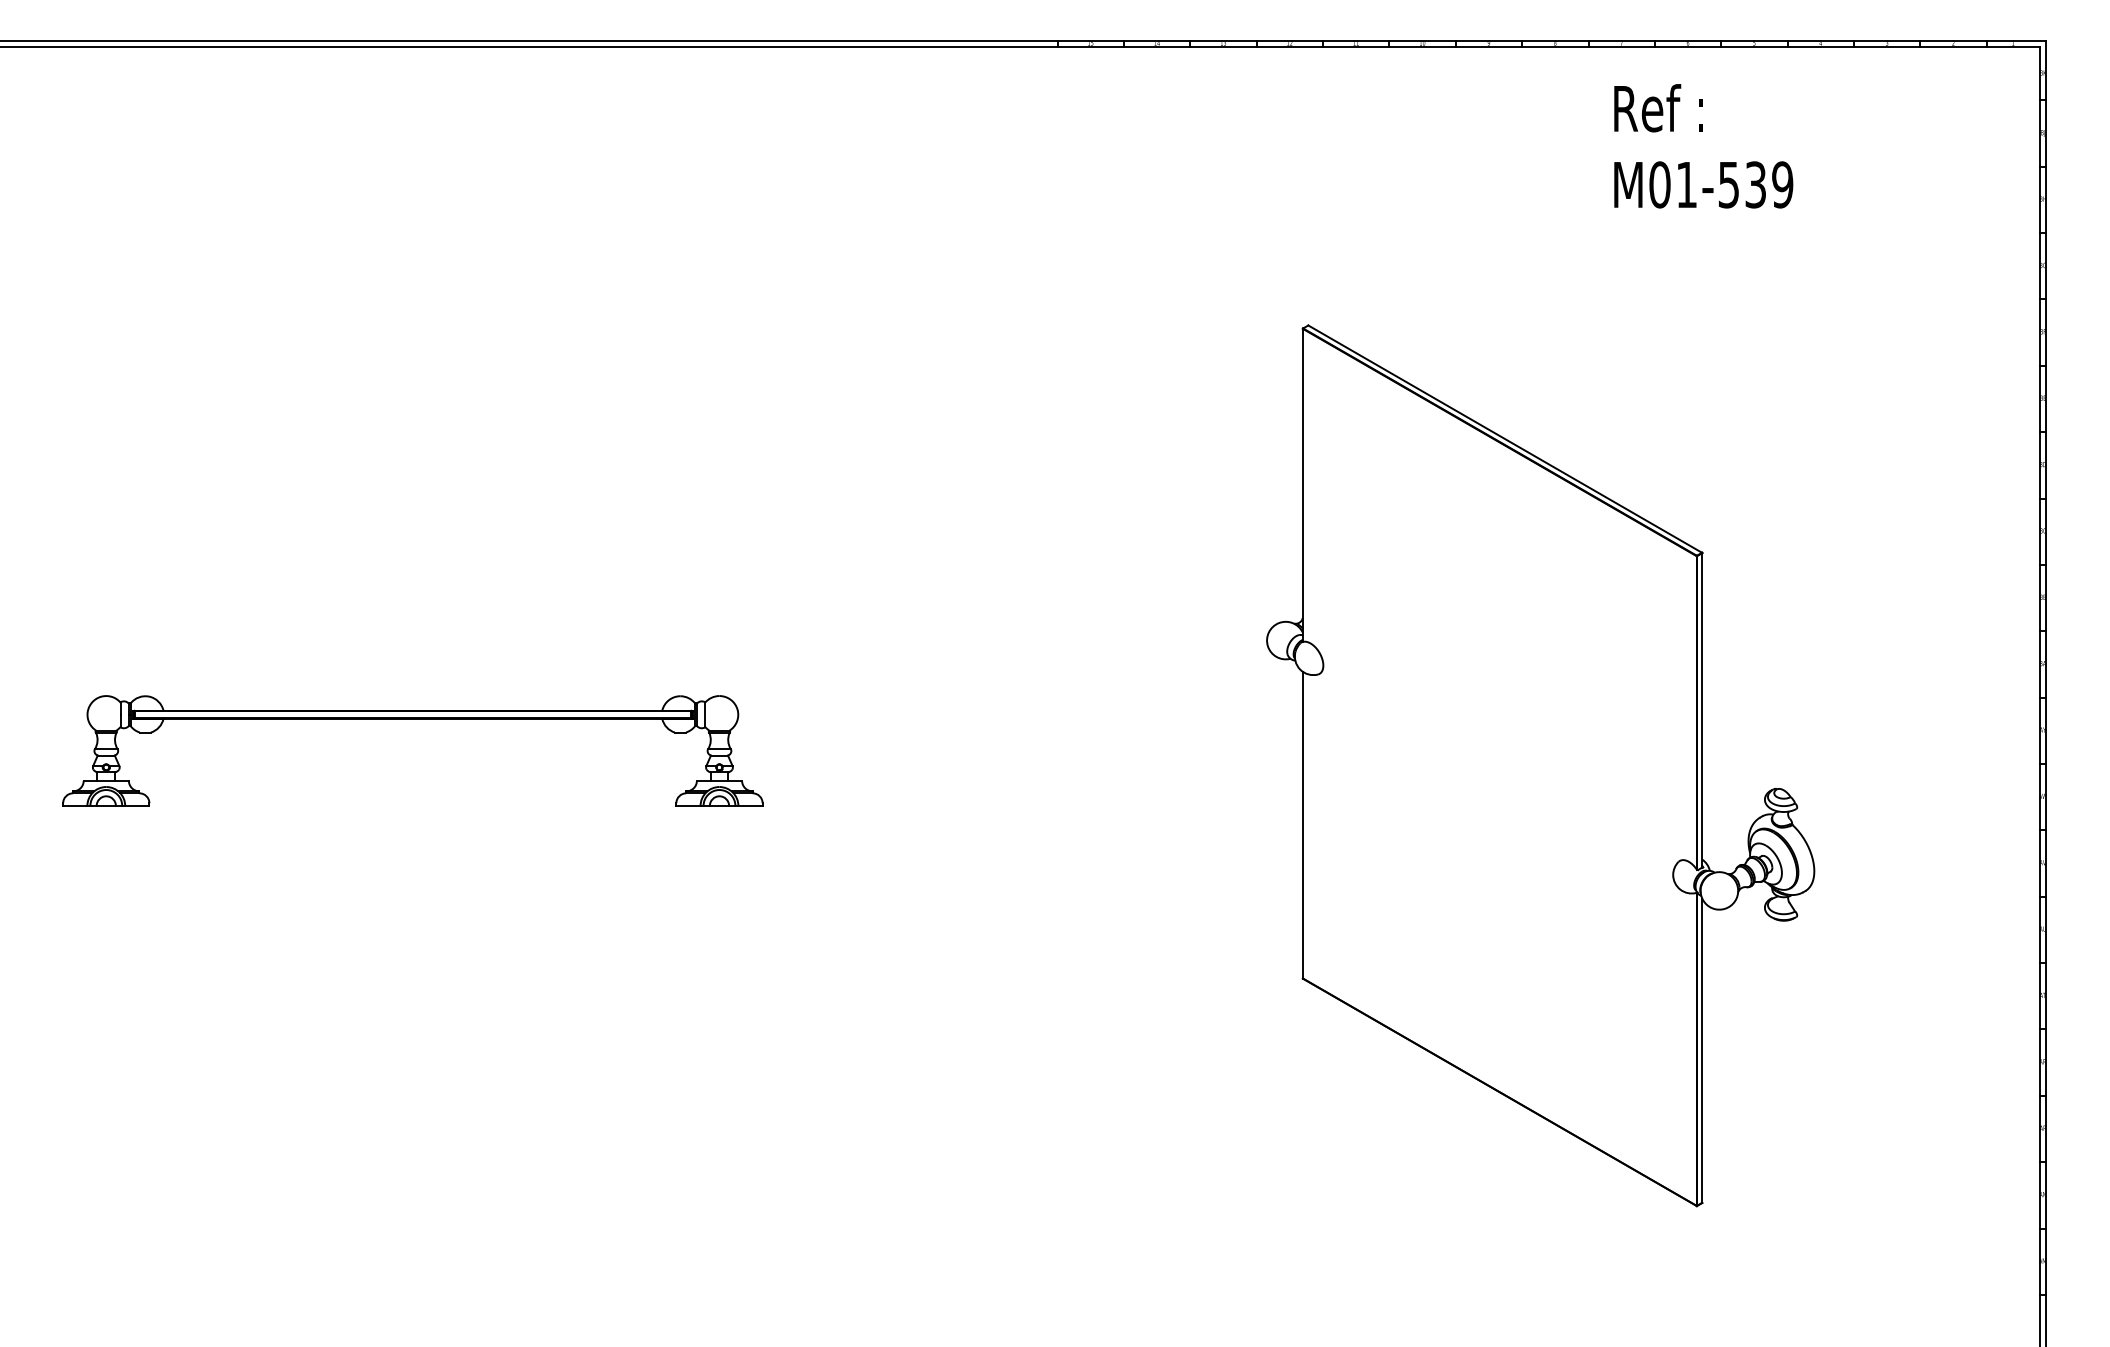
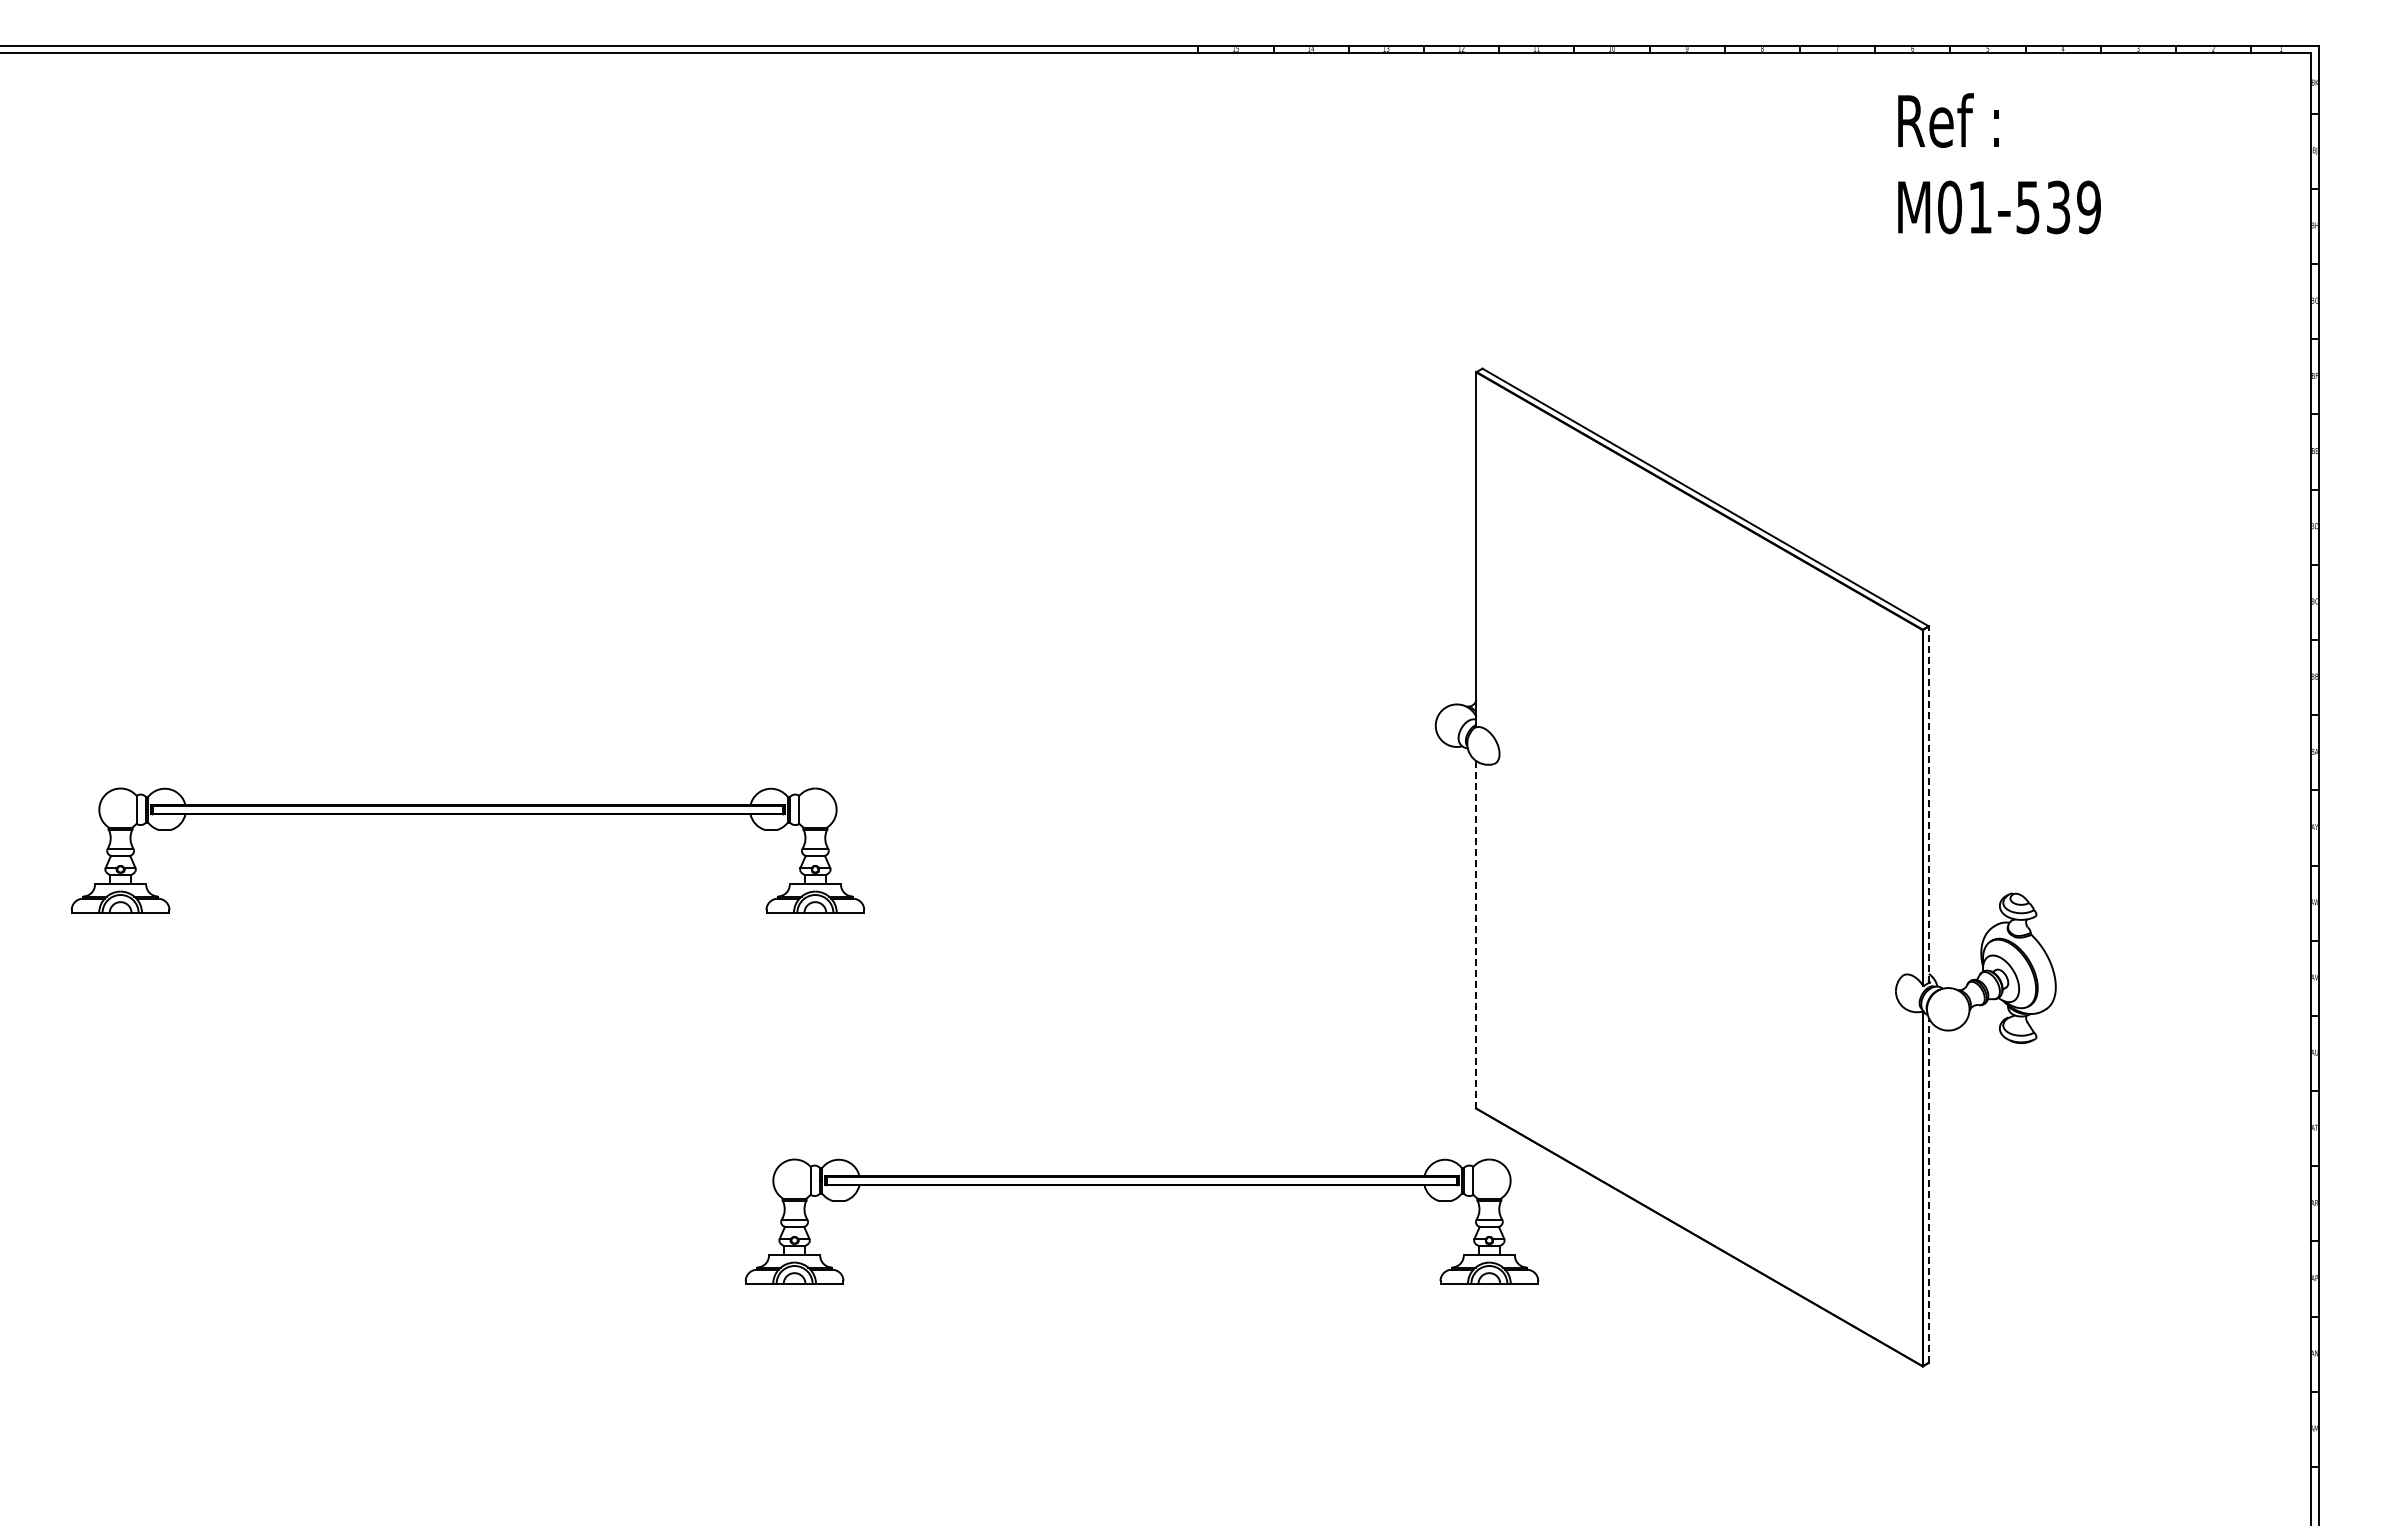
text: (1703, 146) -> (1999, 163), moved
line: (1701, 710) -> (1928, 804), solid -> dashed
line: (1303, 824) -> (1476, 934), solid -> dashed
part: (1007, 1046) -> (1141, 1185), added
line: (1701, 1049) -> (1928, 1189), solid -> dashed

